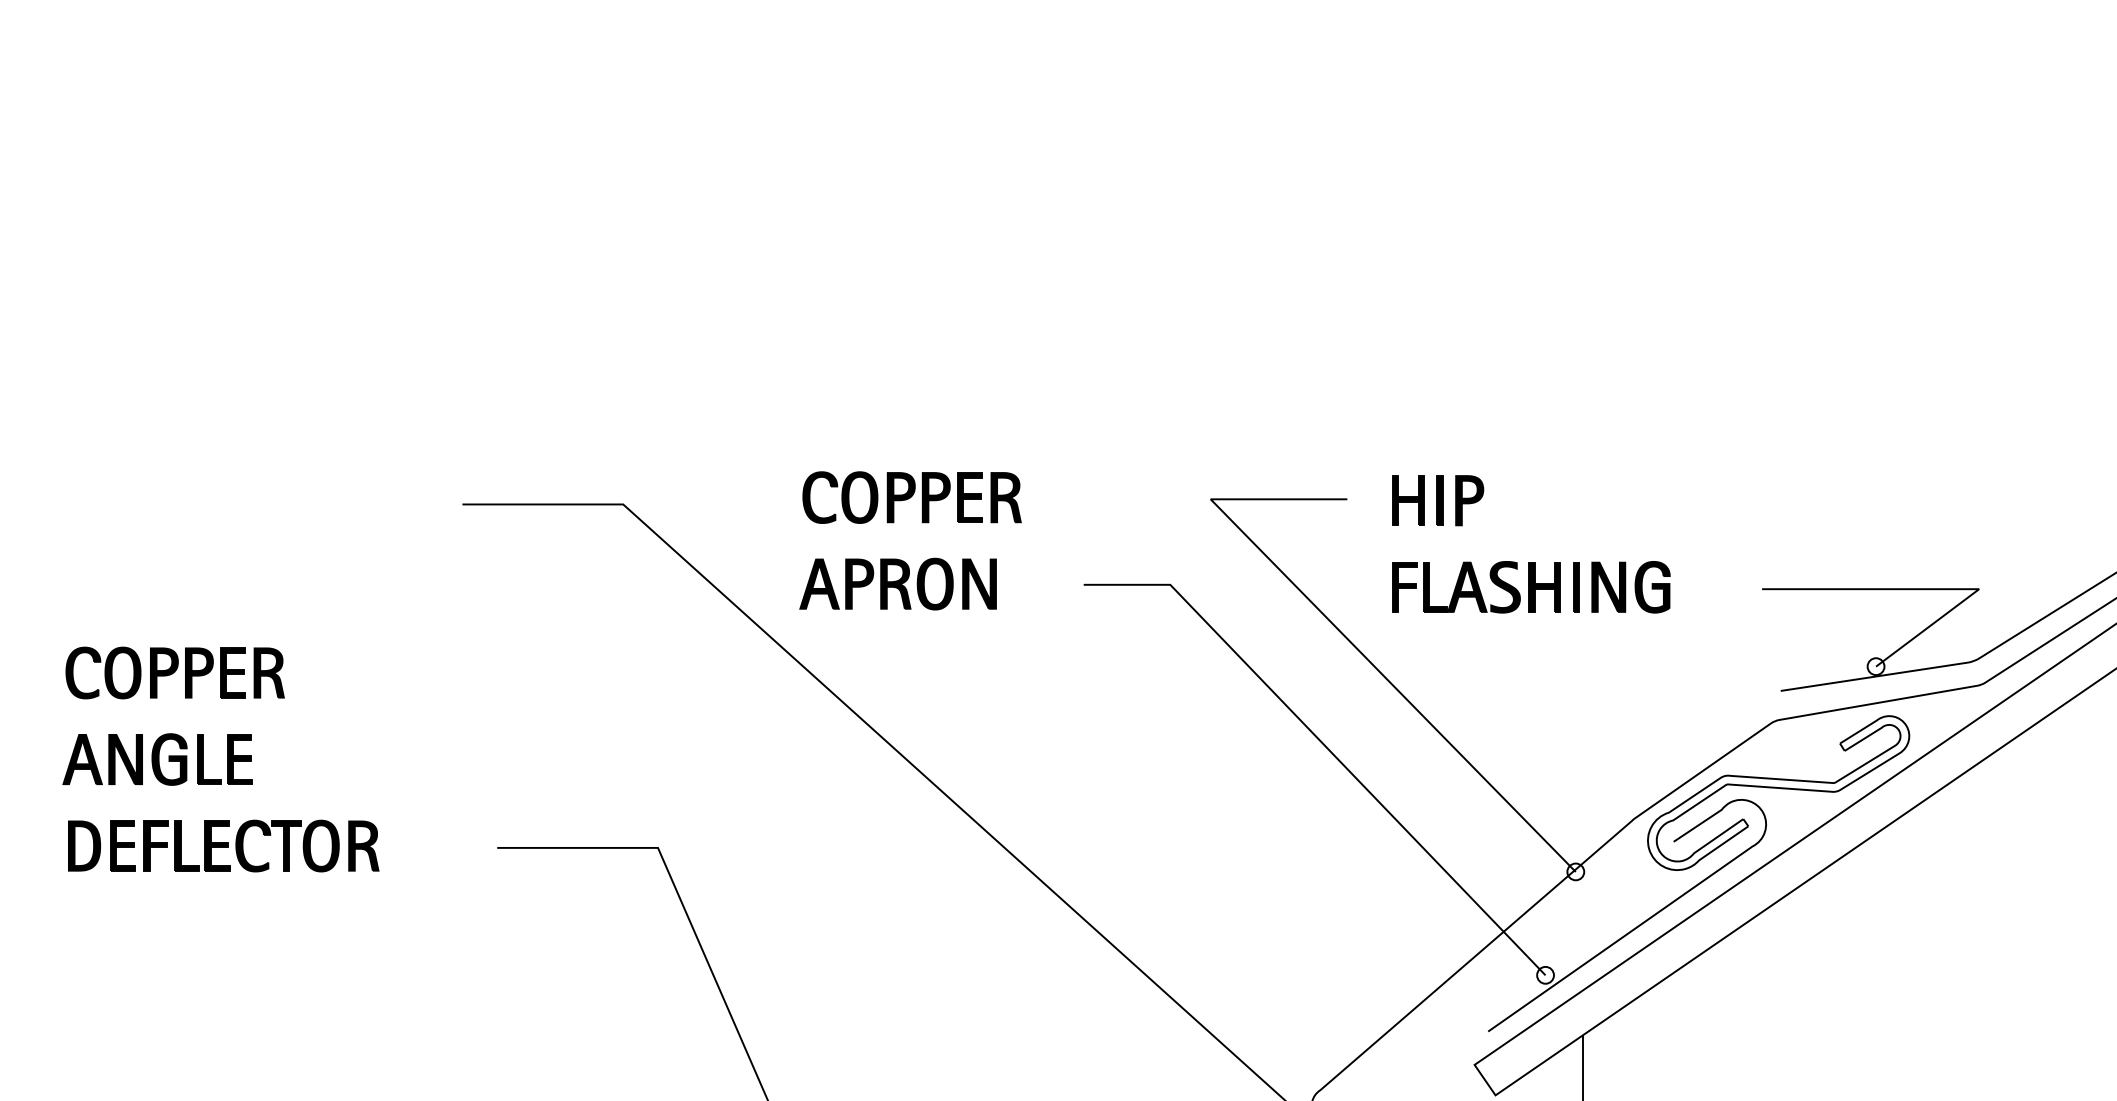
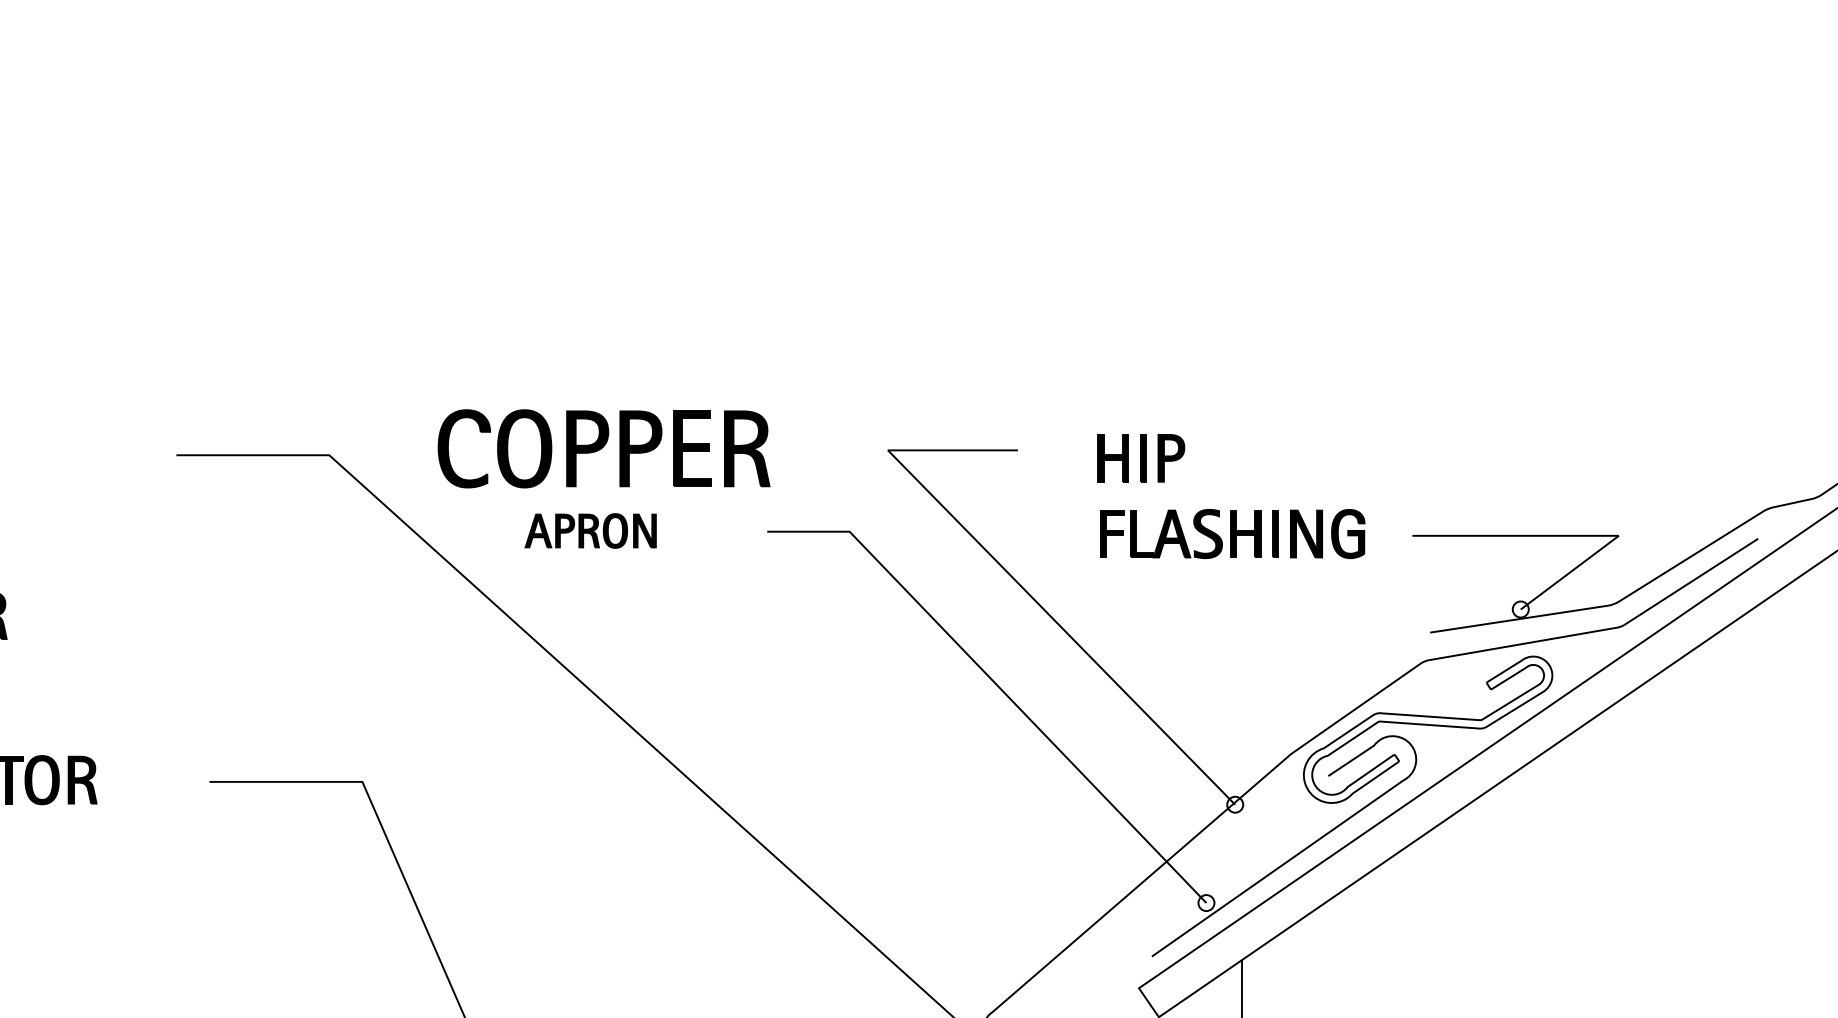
part: (911, 497) -> (603, 448), size x1.6
part: (1438, 500) -> (1141, 458), moved
part: (897, 583) -> (590, 530), size x0.7
part: (1531, 587) -> (1233, 534), moved

